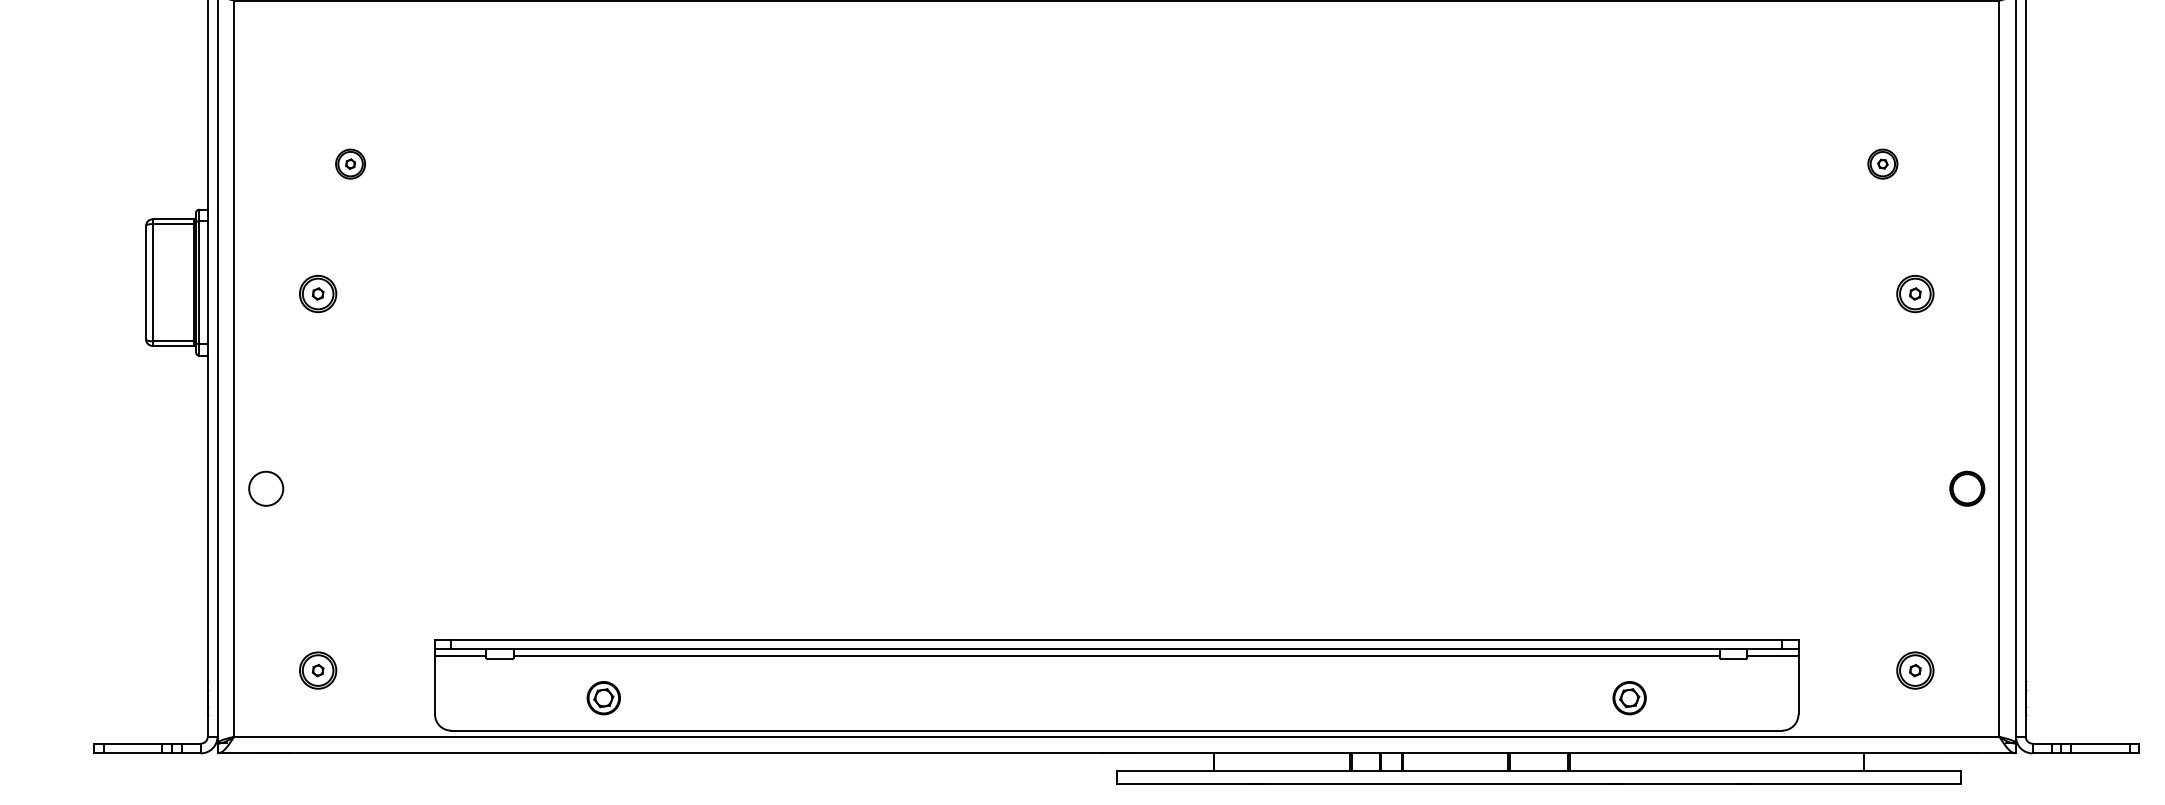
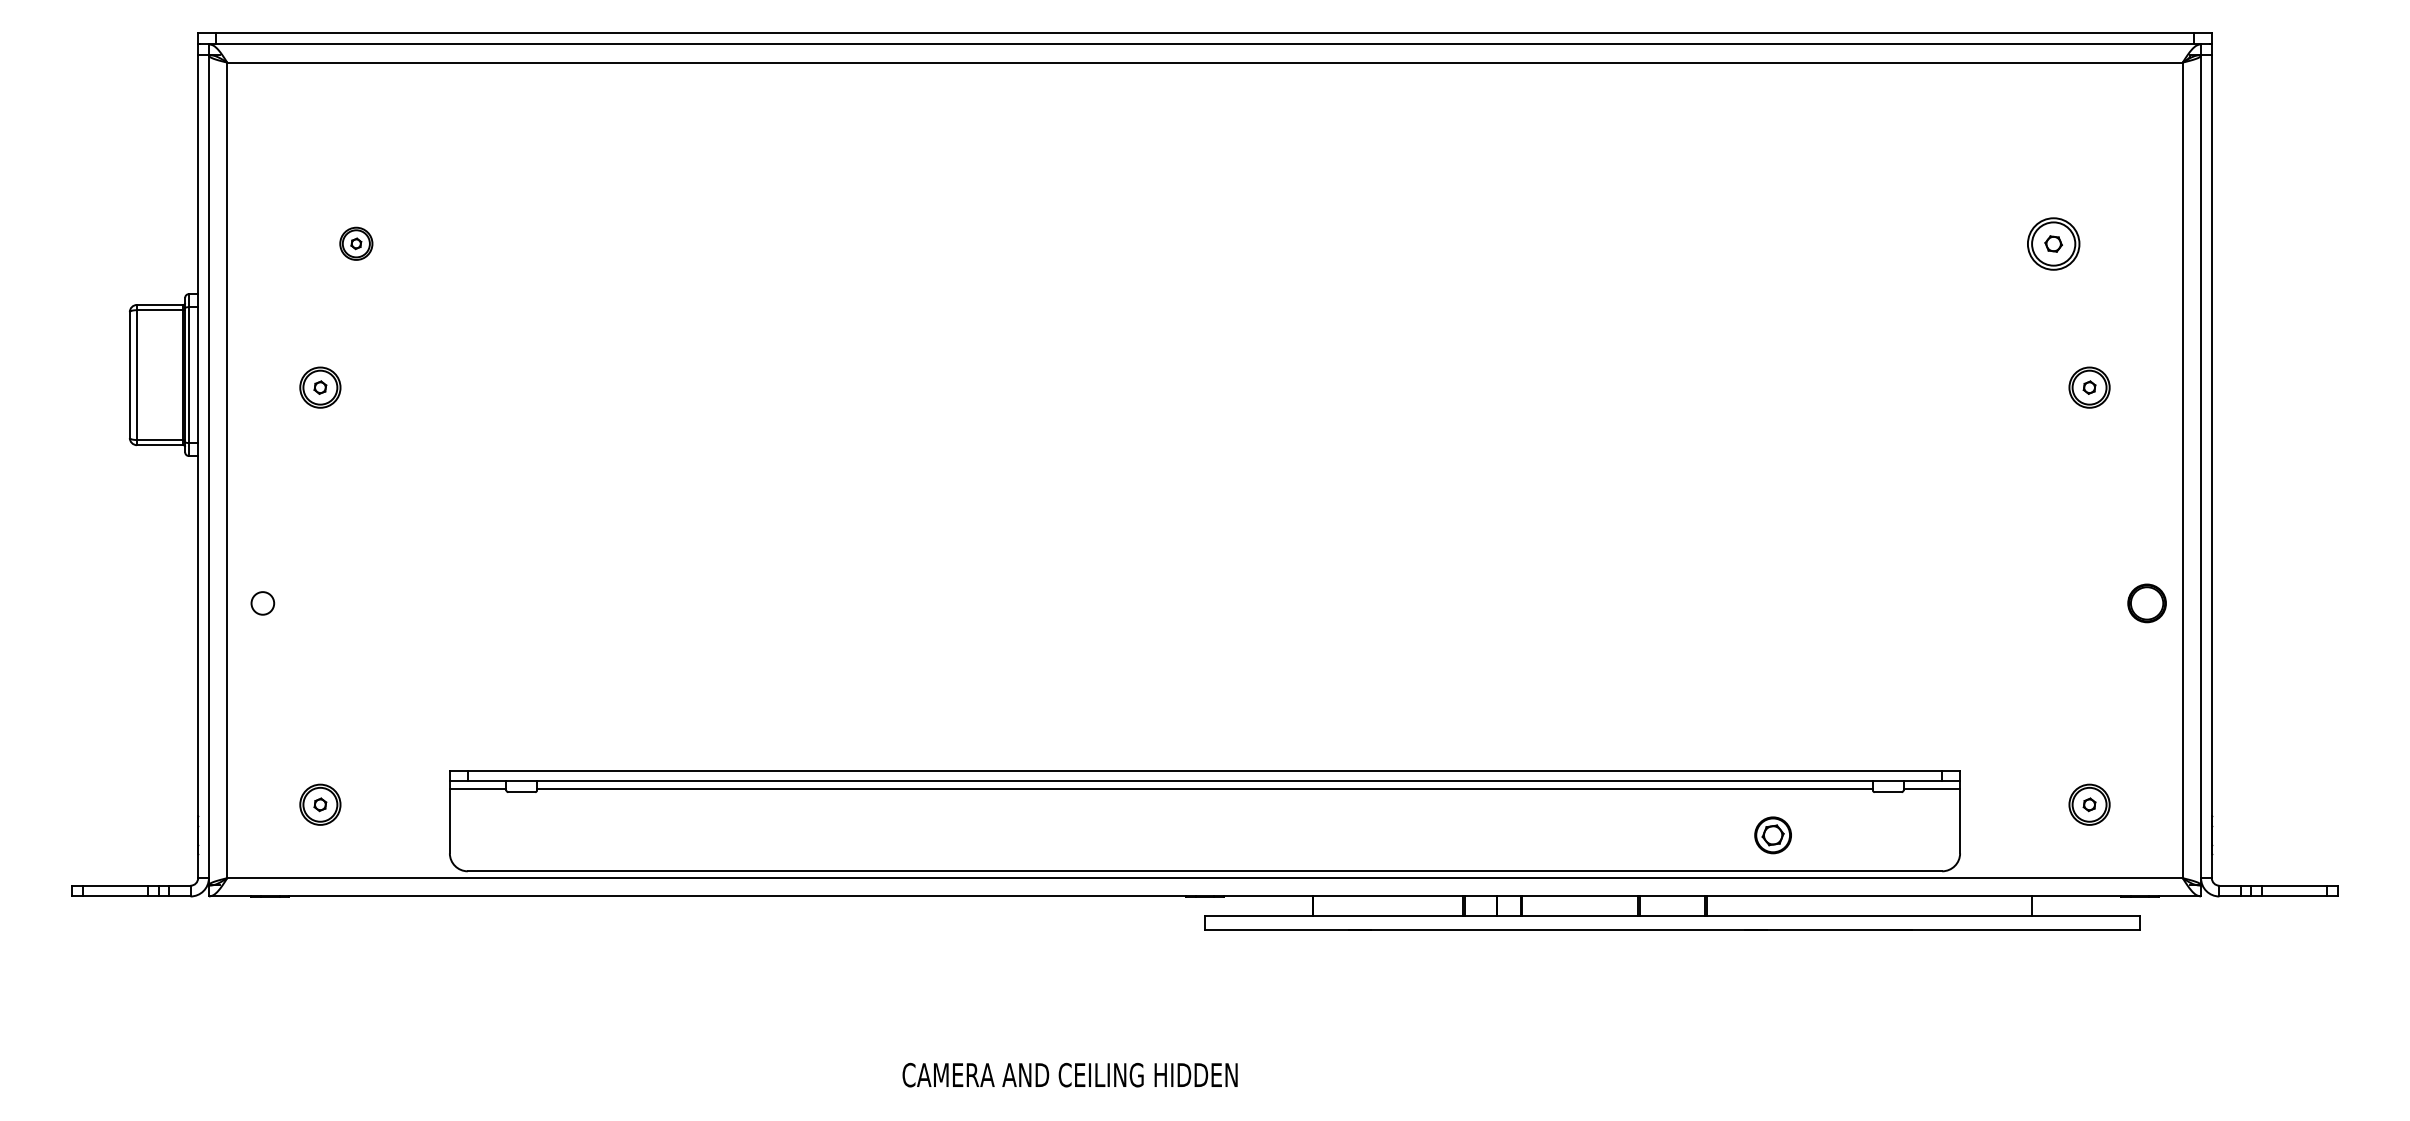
part: (1882, 163) -> (2053, 243), size x1.6
circle: (265, 488) -> (262, 603), size x0.6
part: (603, 698) -> (636, 835), removed

